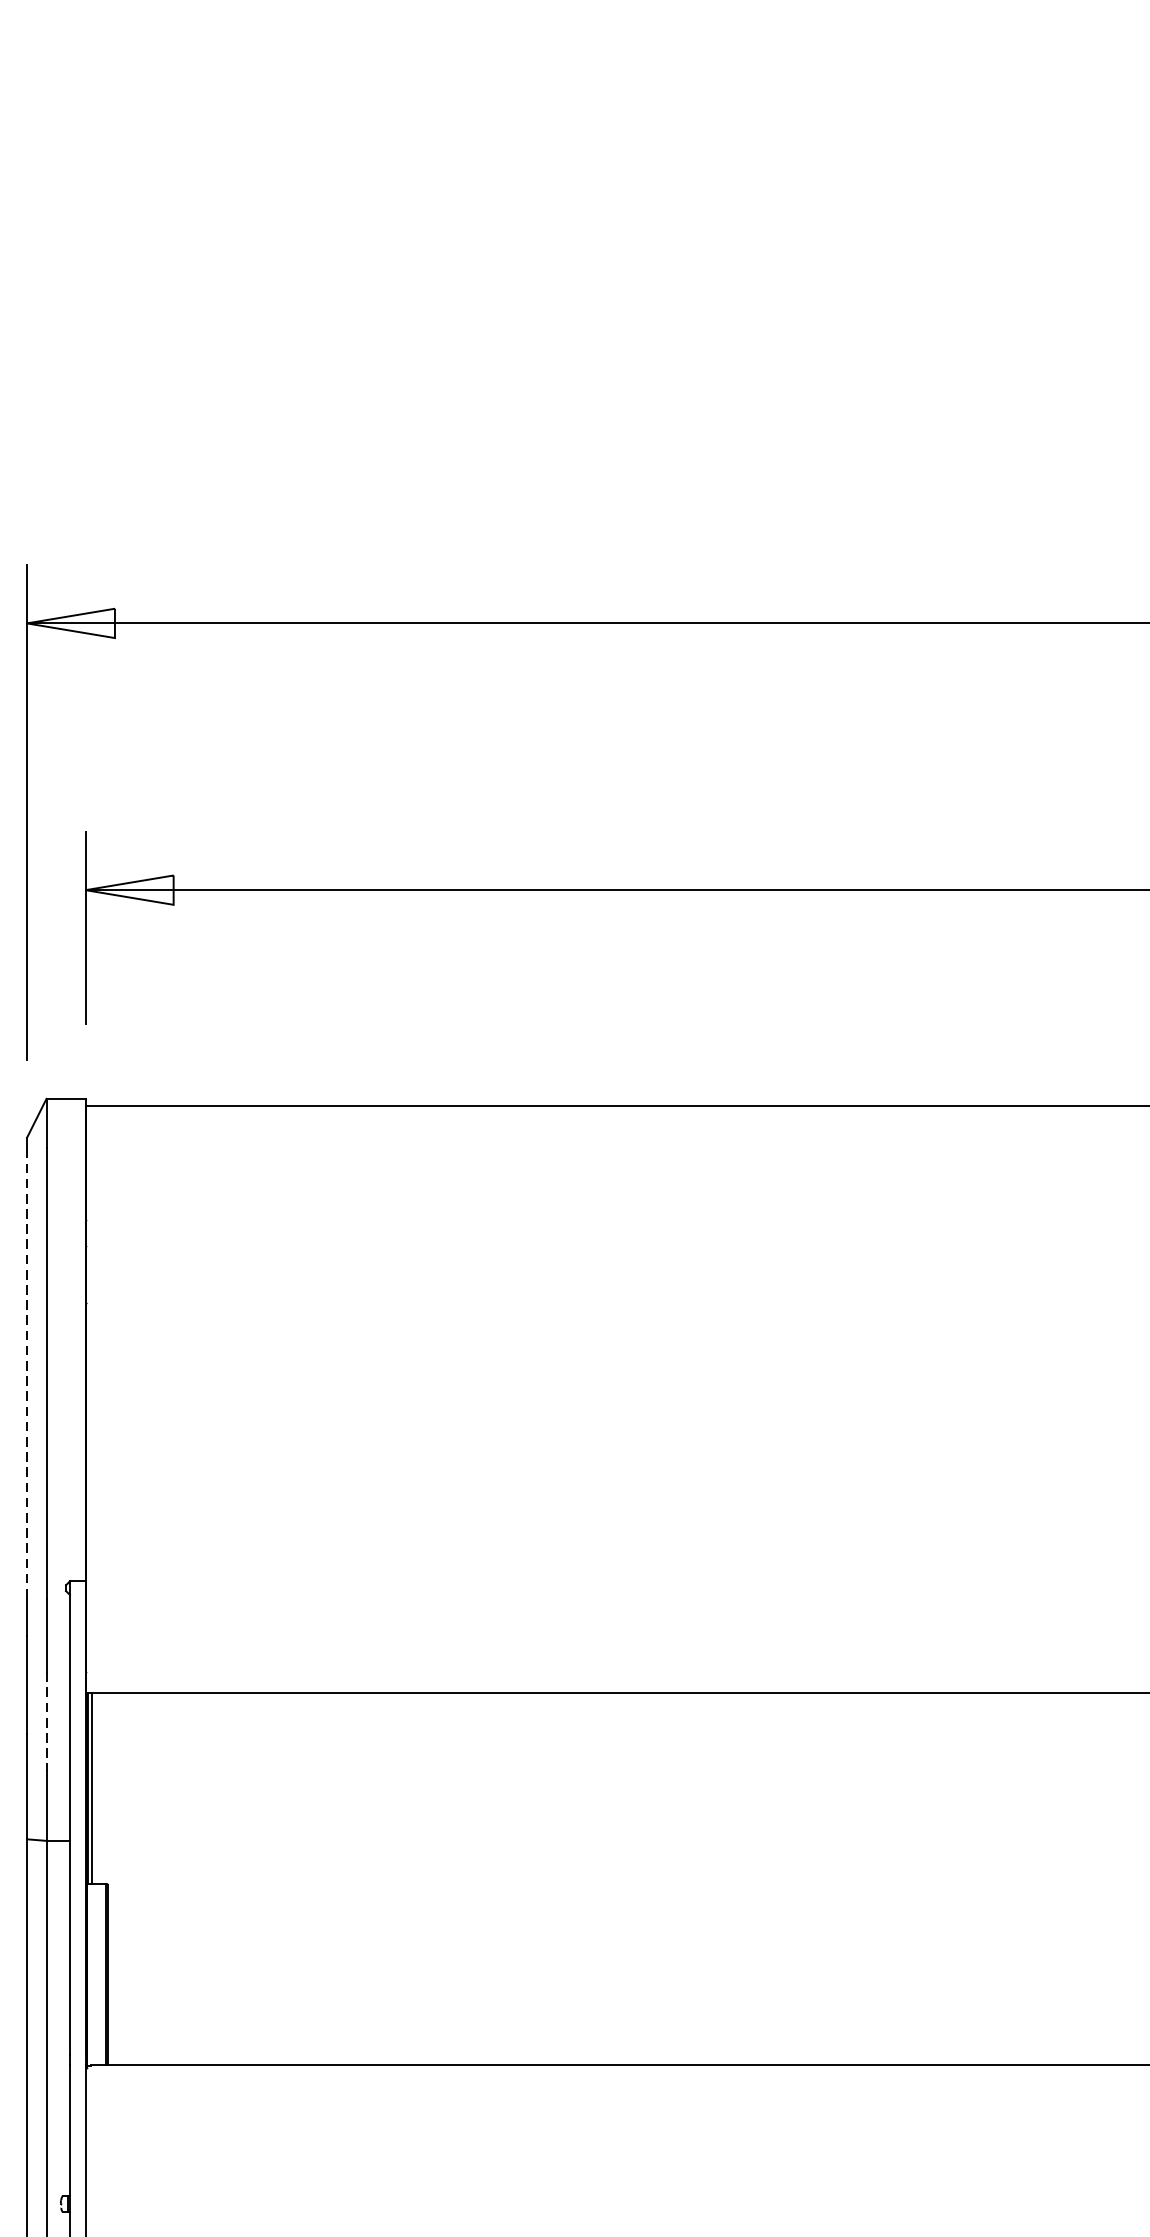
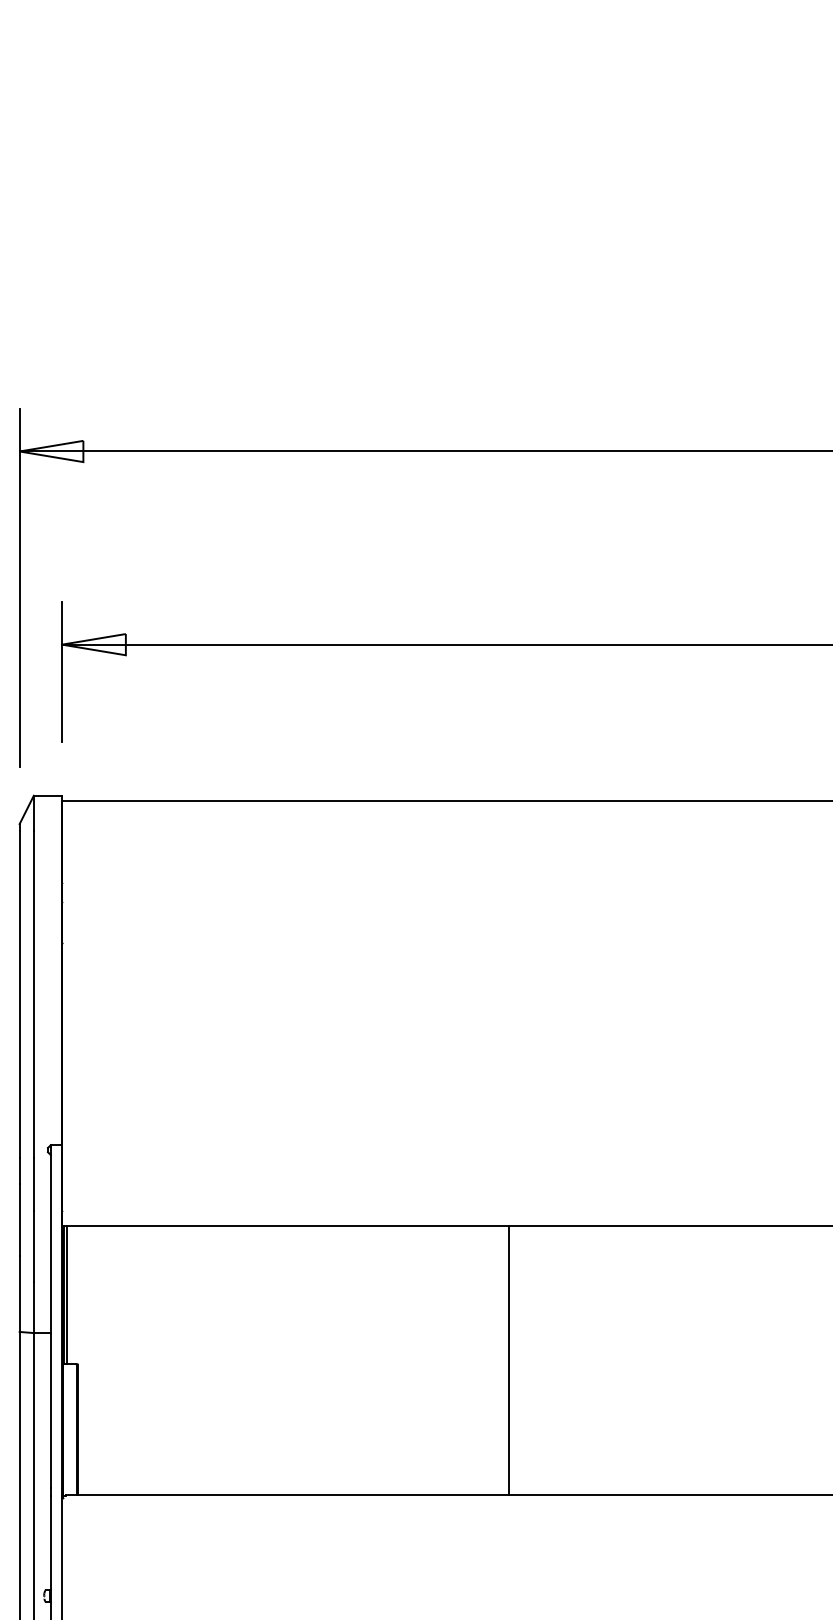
line: (26, 1371) -> (19, 993), dashed -> solid
line: (46, 1721) -> (33, 1246), dashed -> solid
line: (702, 1878) -> (508, 1360), added

